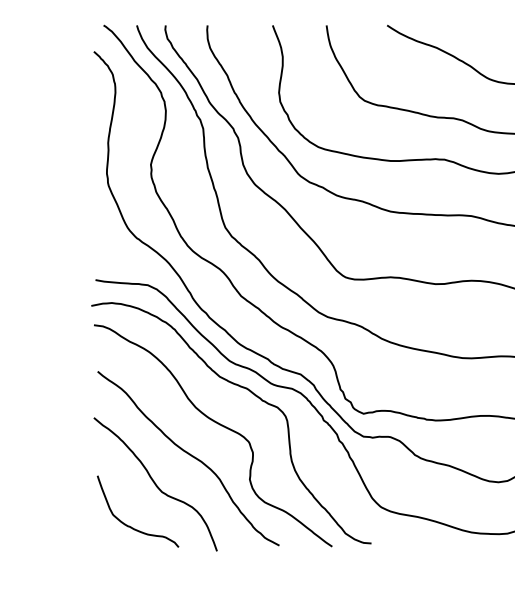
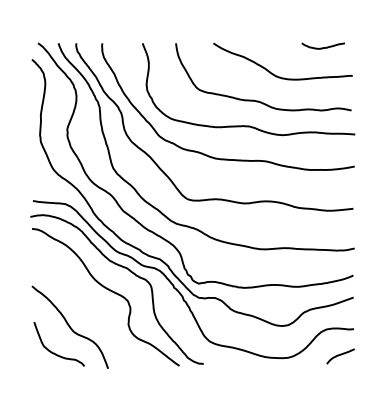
curve: (190, 457) -> (91, 310), removed

